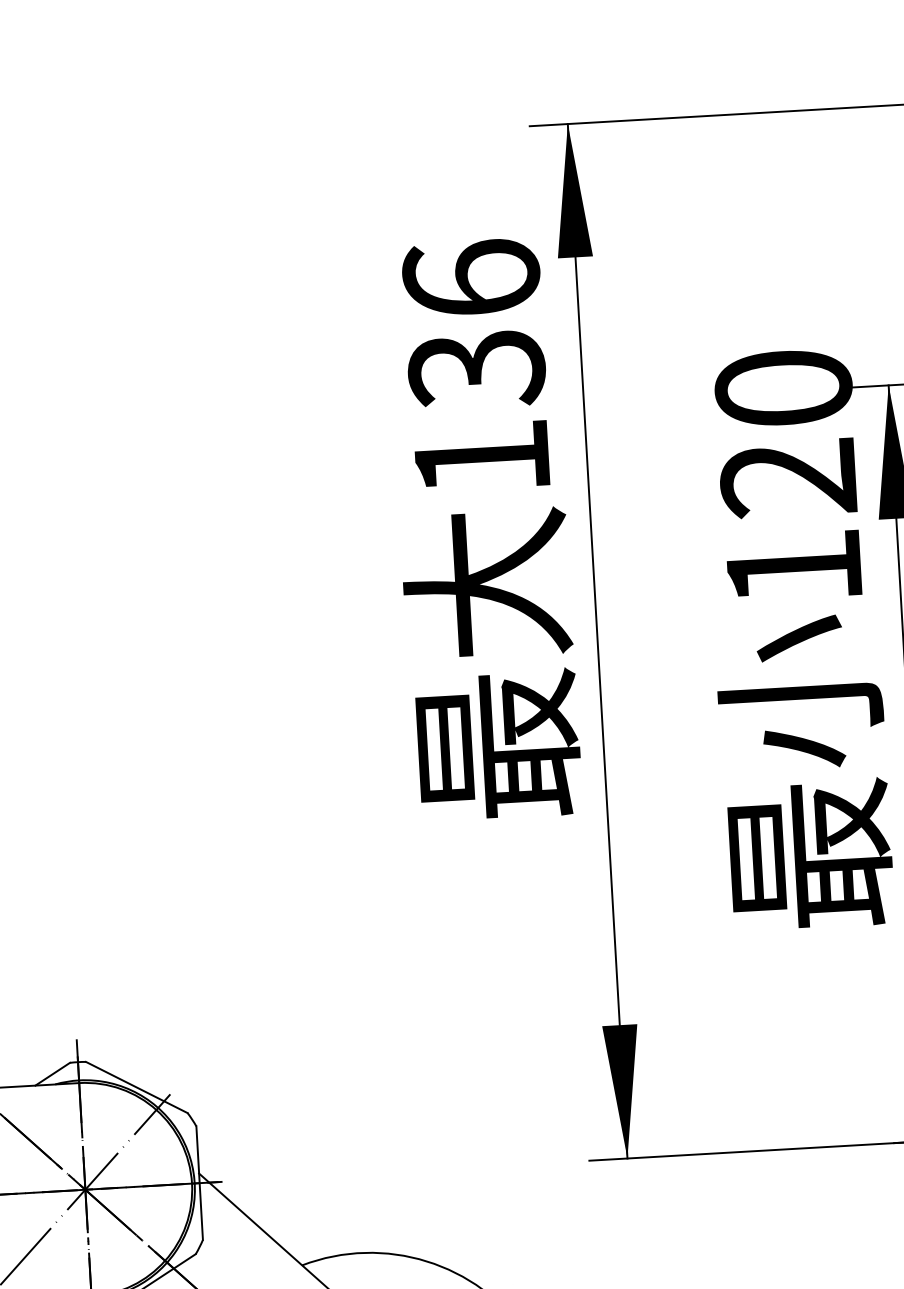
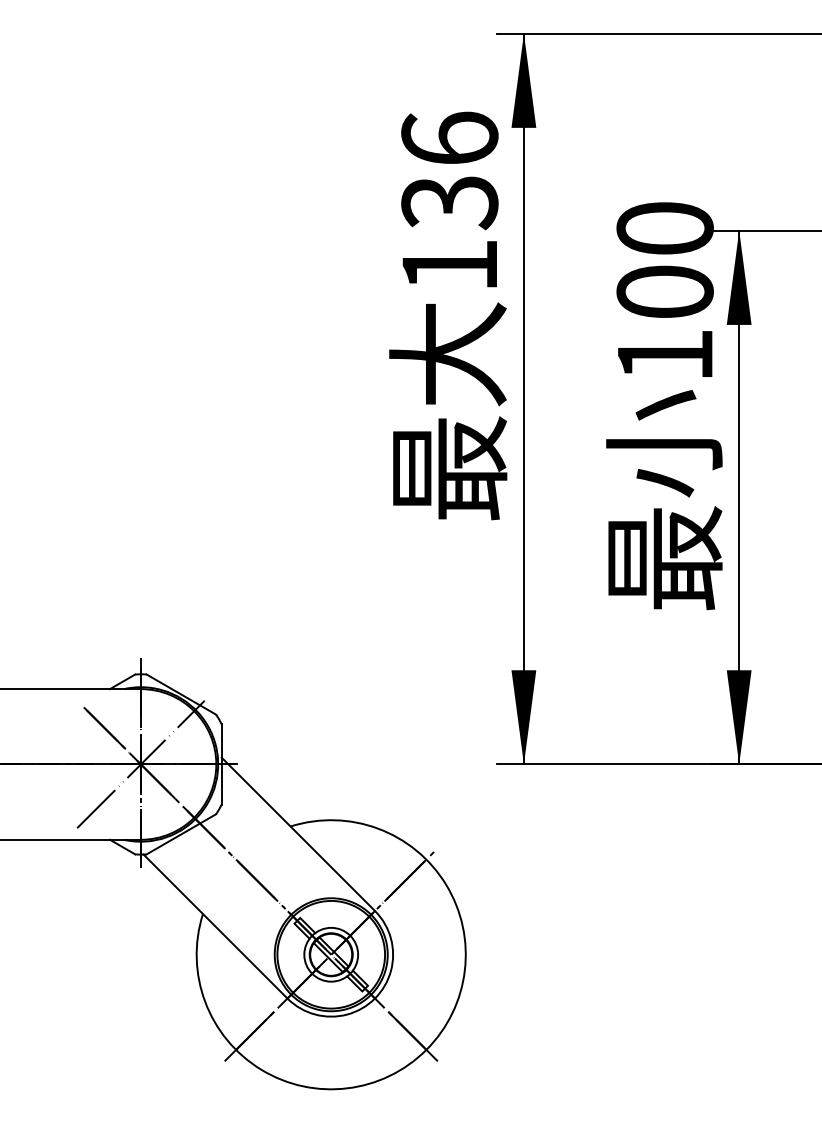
text: (787, 477) -> (664, 291), 120 -> 100

